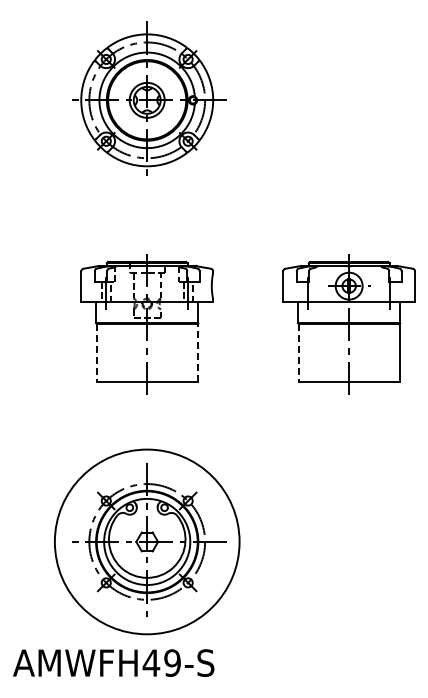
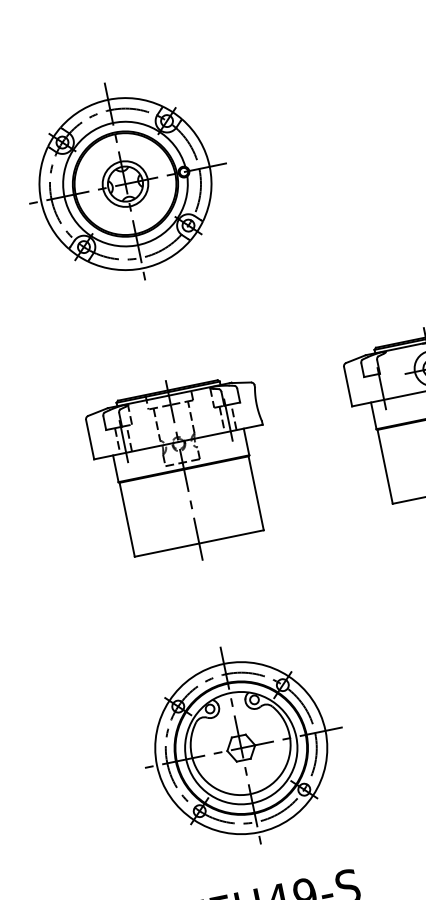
line: (96, 352) -> (126, 519), dashed -> solid
line: (197, 352) -> (255, 492), dashed -> solid
line: (298, 352) -> (384, 466), dashed -> solid
circle: (147, 541) -> (241, 747), size x0.71

